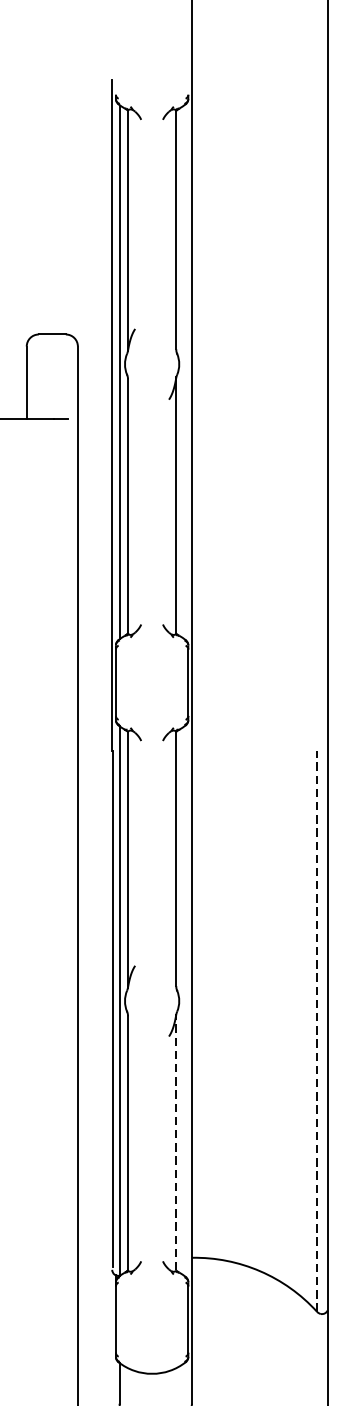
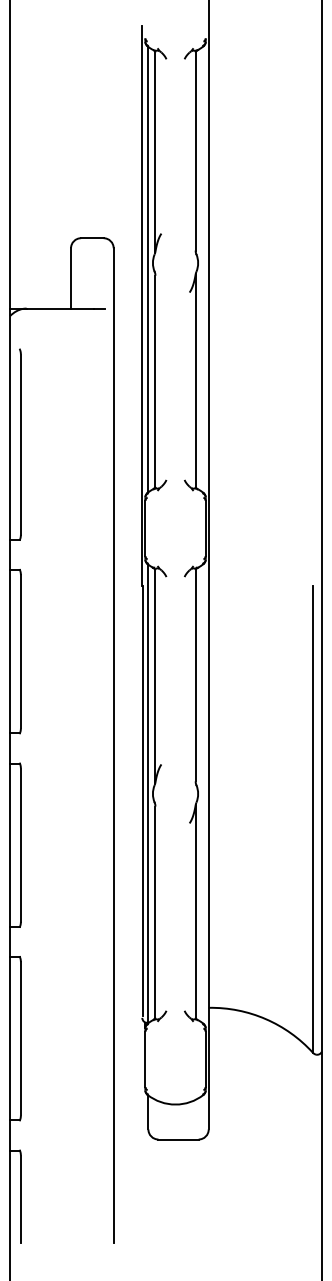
line: (316, 1031) -> (312, 819), dashed -> solid
line: (176, 1142) -> (195, 911), dashed -> solid

